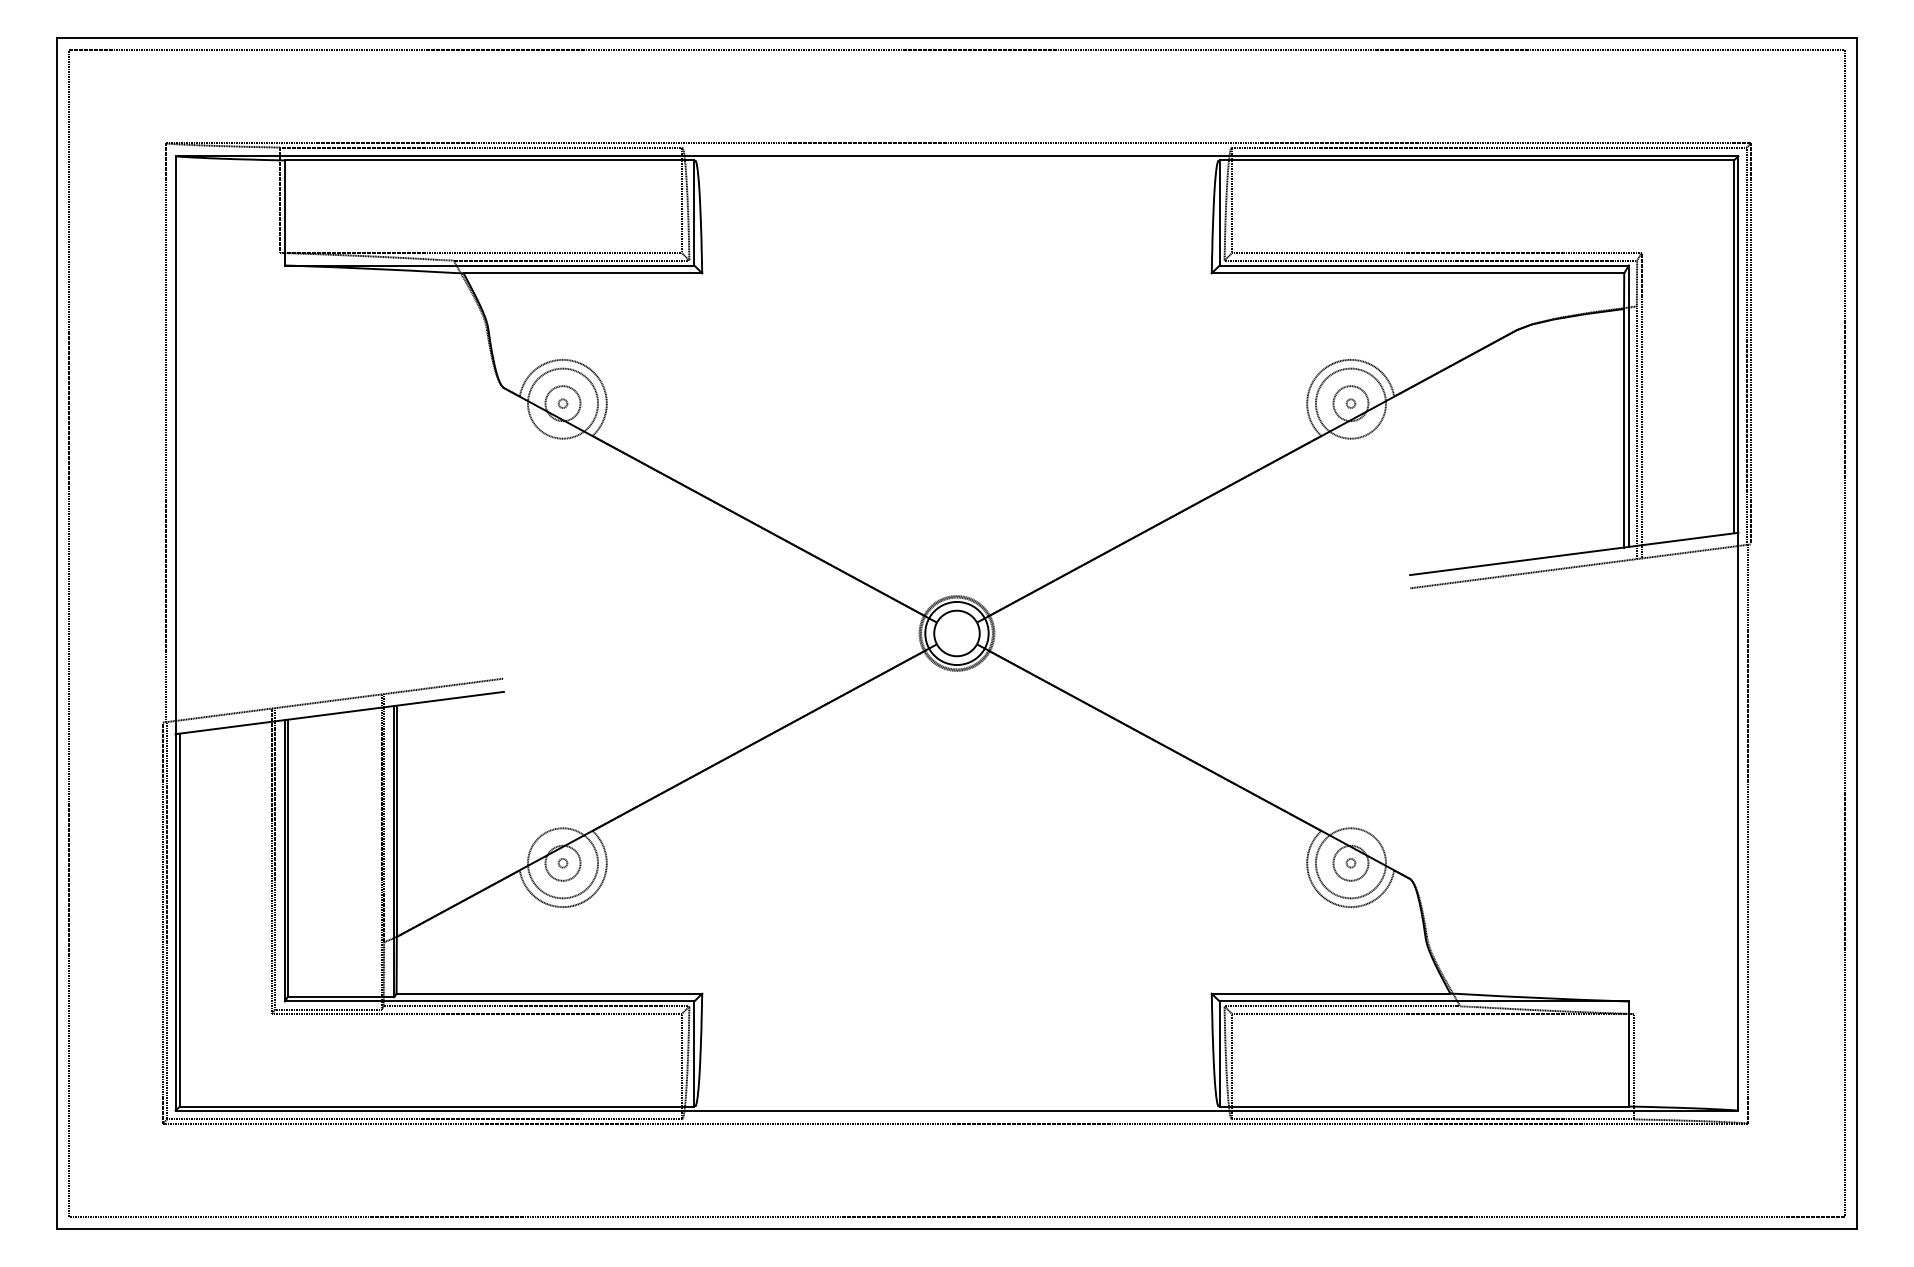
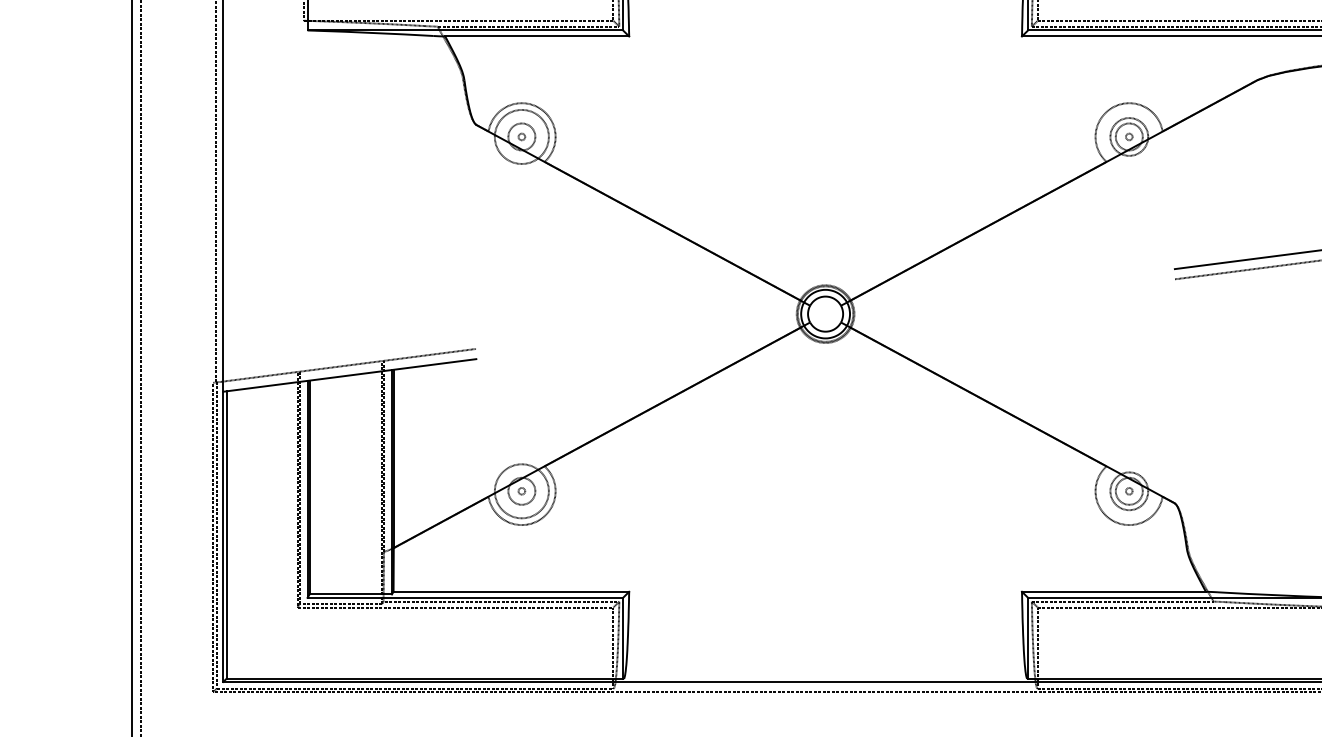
circle: (1350, 403) -> (1128, 136), size x0.7
circle: (1350, 863) -> (1128, 491), size x0.7

